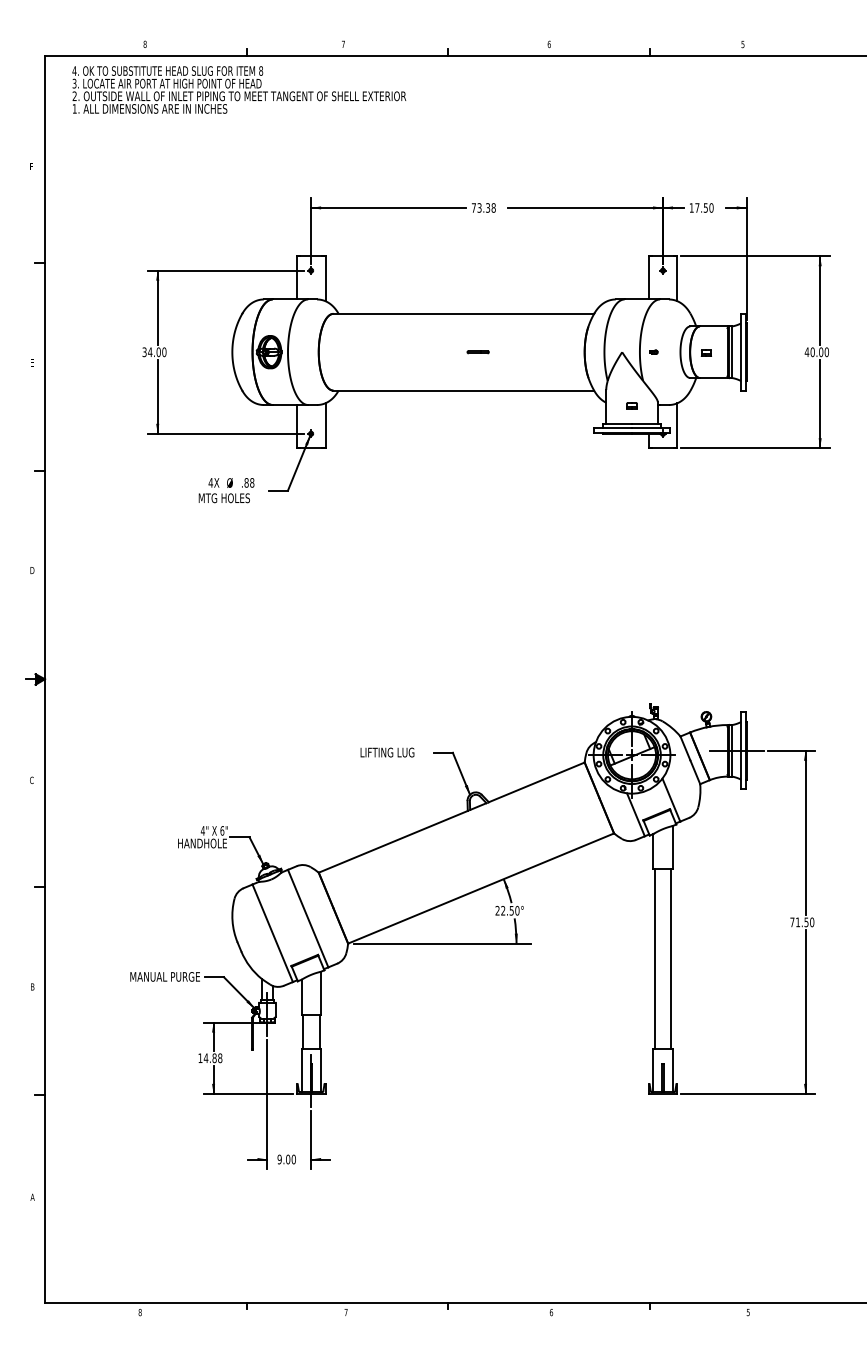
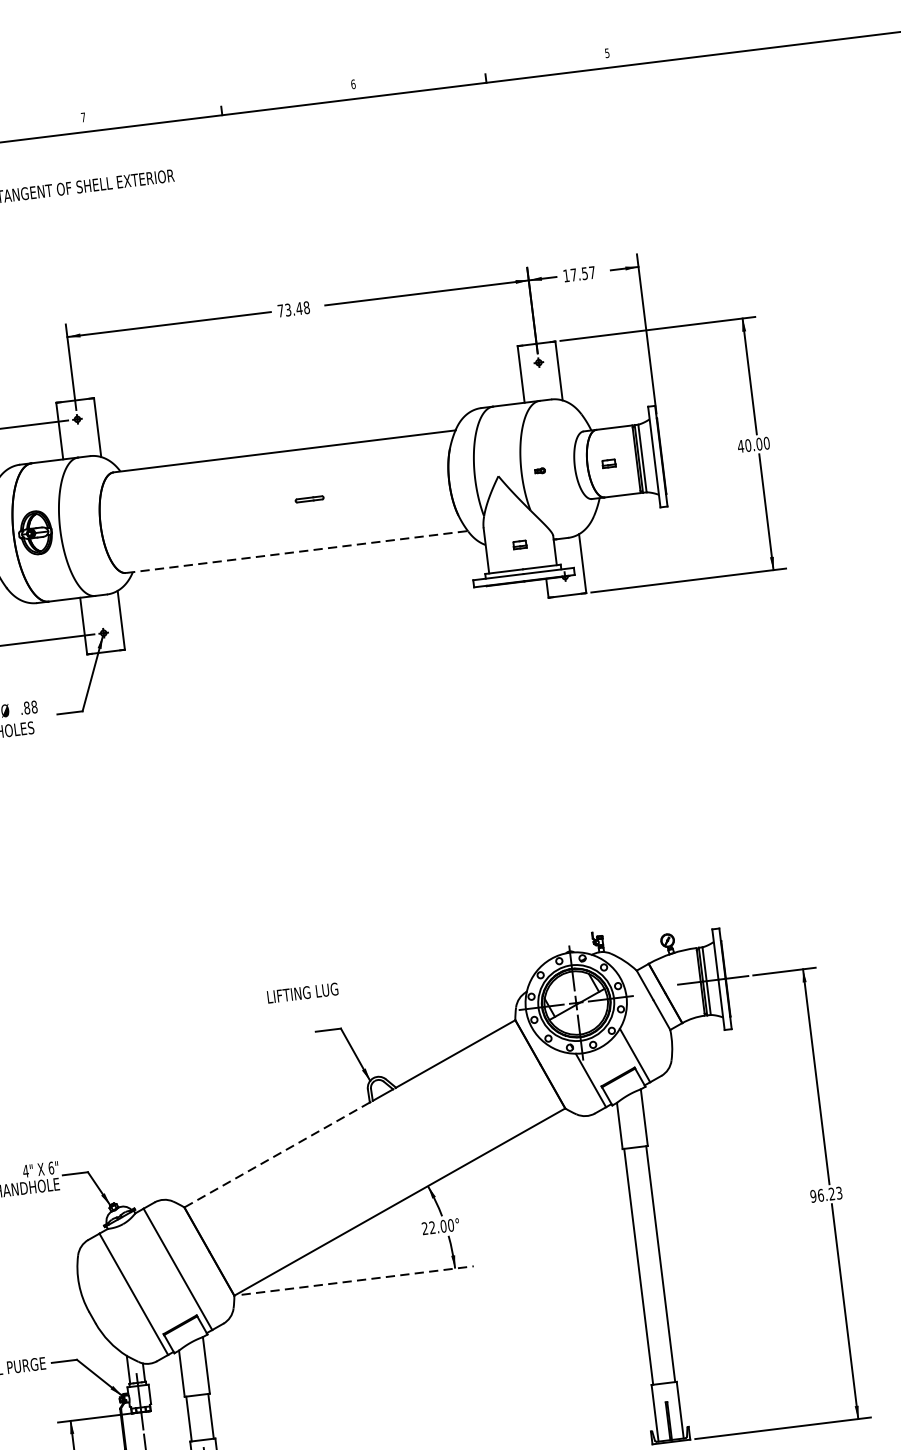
text: (487, 207) -> (298, 308), 73.38 -> 73.48
text: (711, 207) -> (592, 272), 17.50 -> 17.57
line: (464, 390) -> (297, 551), solid -> dashed
text: (387, 752) -> (302, 993), moved
line: (393, 841) -> (277, 1154), solid -> dashed
text: (511, 910) -> (443, 1225), 22.50° -> 22.00°
text: (802, 922) -> (826, 1194), 71.50 -> 96.23
line: (442, 943) -> (358, 1280), solid -> dashed

